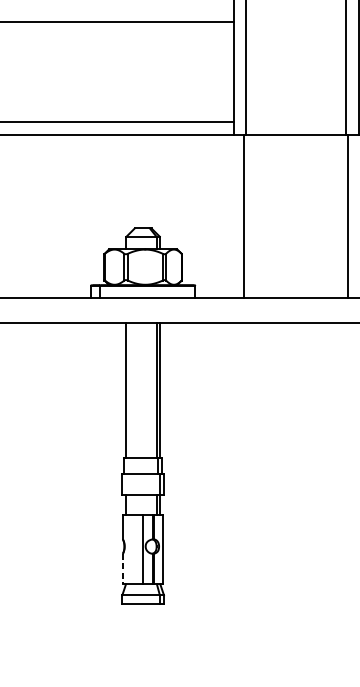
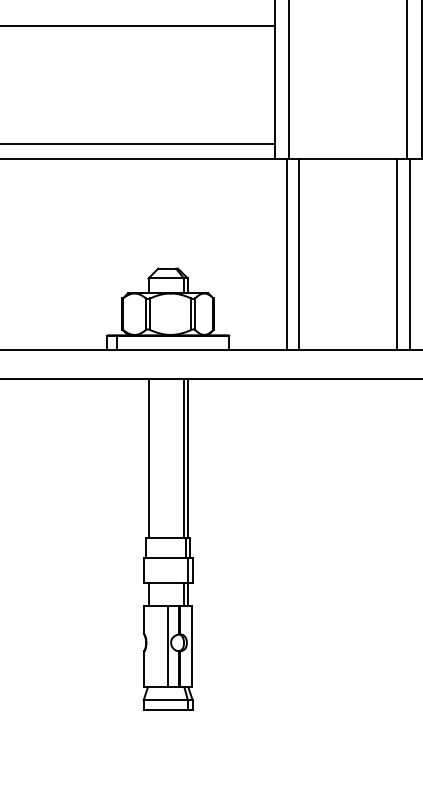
line: (254, 216) -> (299, 254), added
line: (338, 216) -> (397, 254), added
line: (123, 569) -> (144, 669), dashed -> solid

